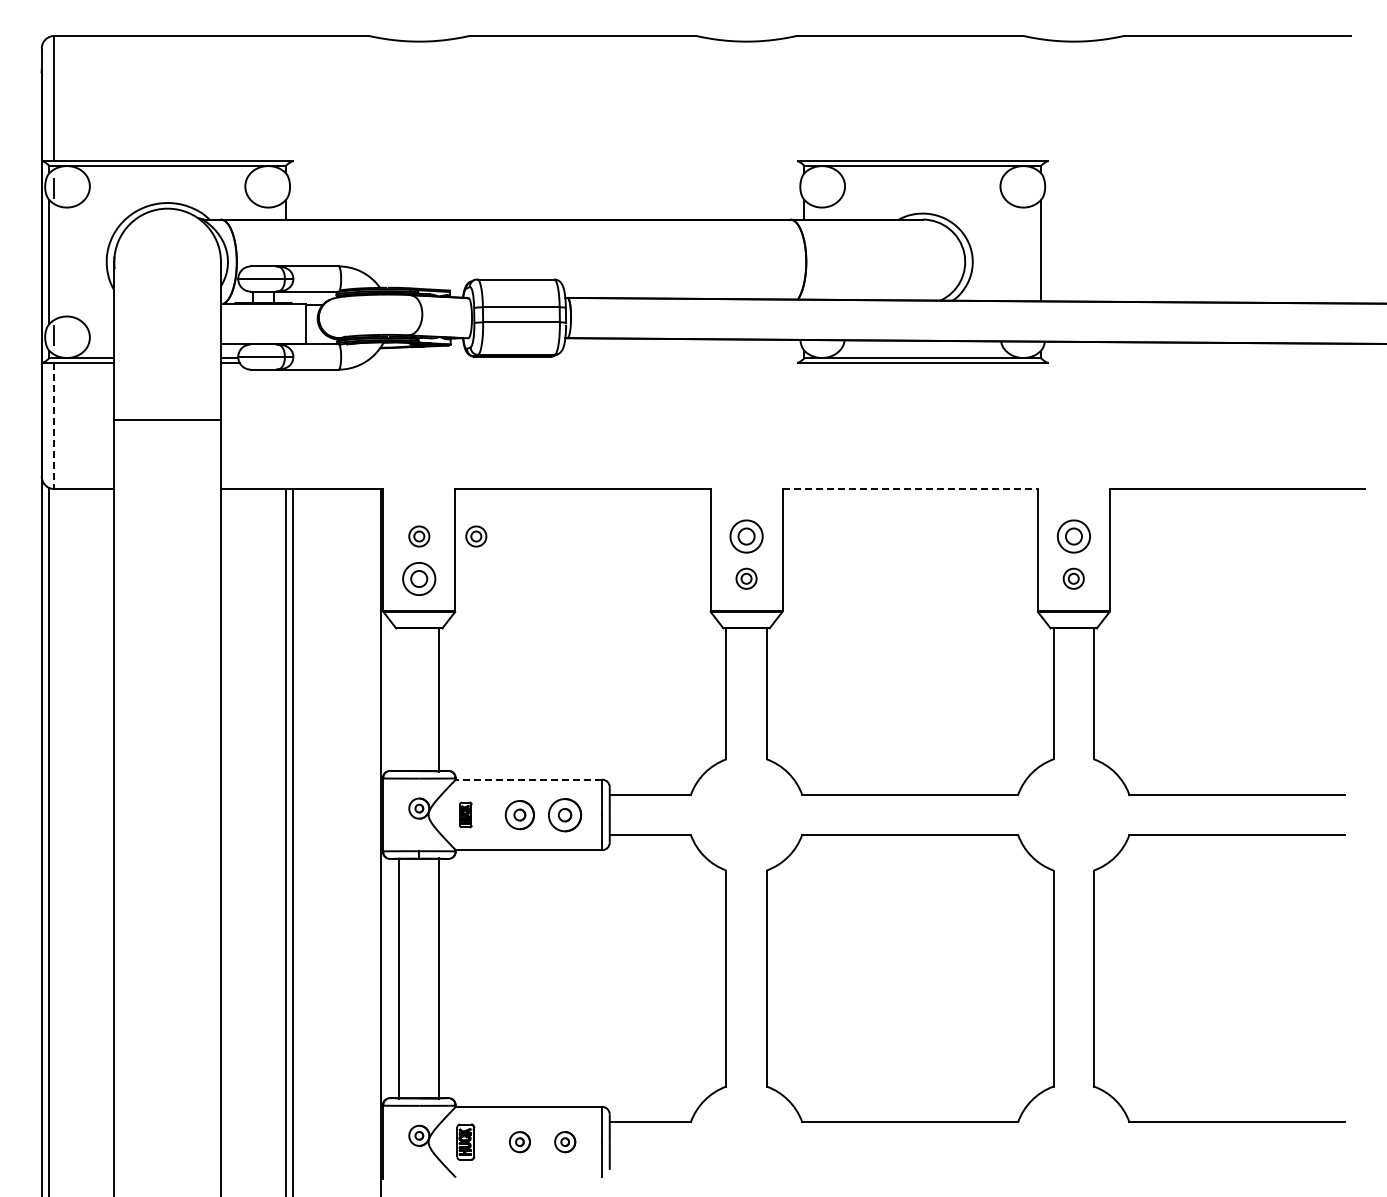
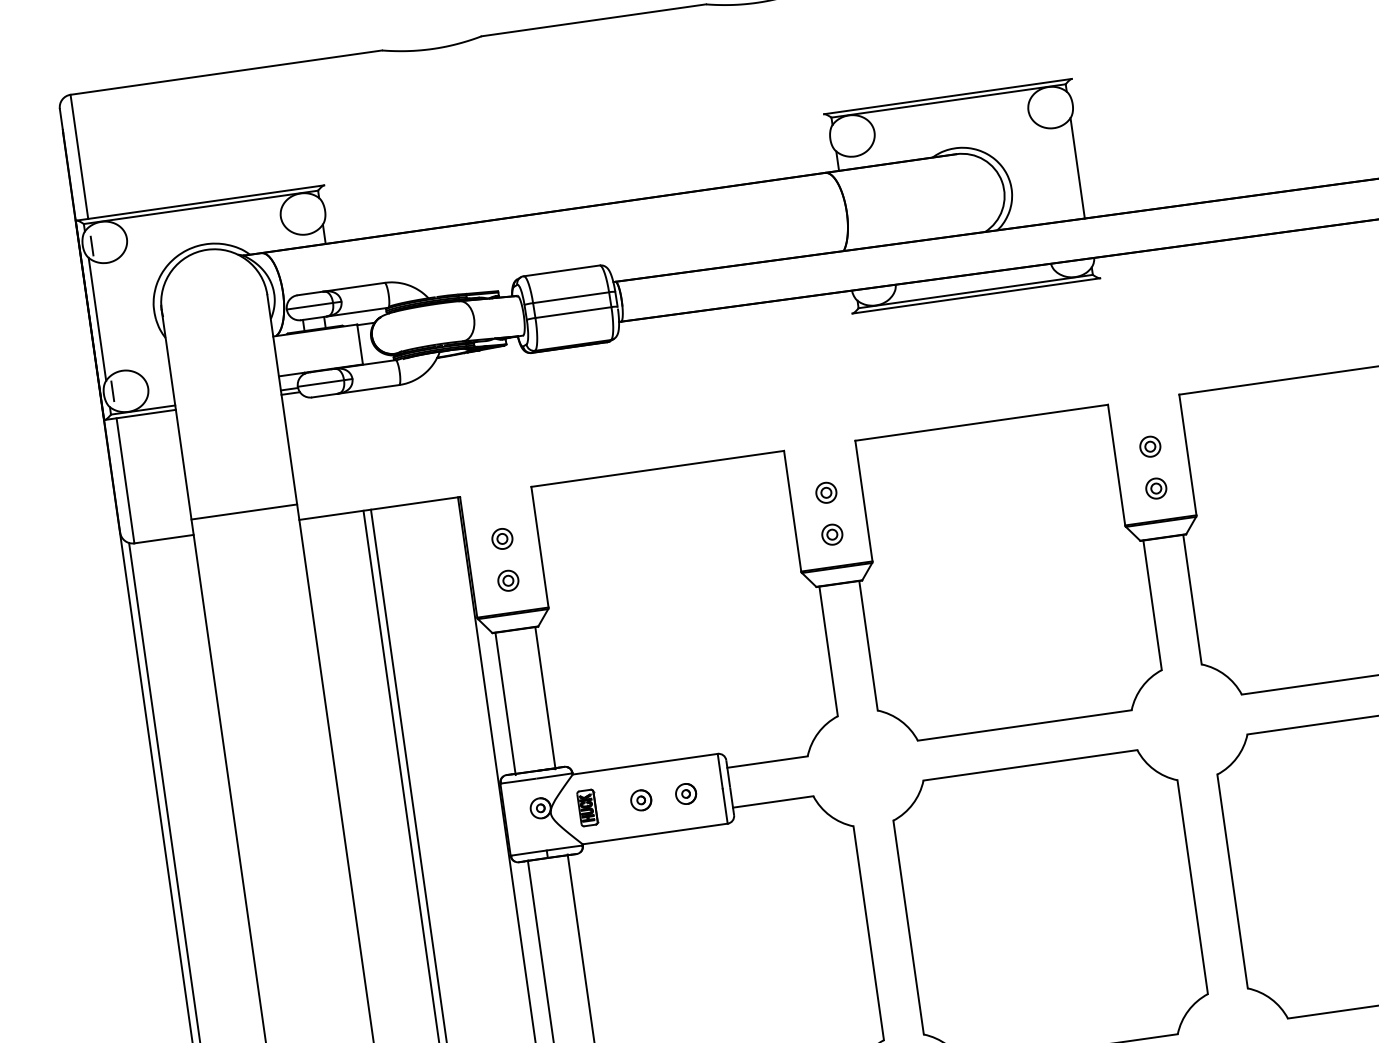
line: (167, 420) -> (244, 512), moved
line: (54, 426) -> (125, 481), dashed -> solid
line: (910, 489) -> (982, 423), dashed -> solid
part: (476, 536) -> (559, 530), removed
part: (746, 536) -> (826, 492), size x0.62
part: (1073, 536) -> (1150, 446), size x0.62
part: (419, 578) -> (508, 580), size x0.62
line: (399, 700) -> (505, 704), added
line: (528, 779) -> (644, 764), dashed -> solid
part: (465, 814) -> (587, 807), size x1.43
part: (519, 814) -> (640, 800), size x0.71
part: (565, 814) -> (686, 793), size x0.62

